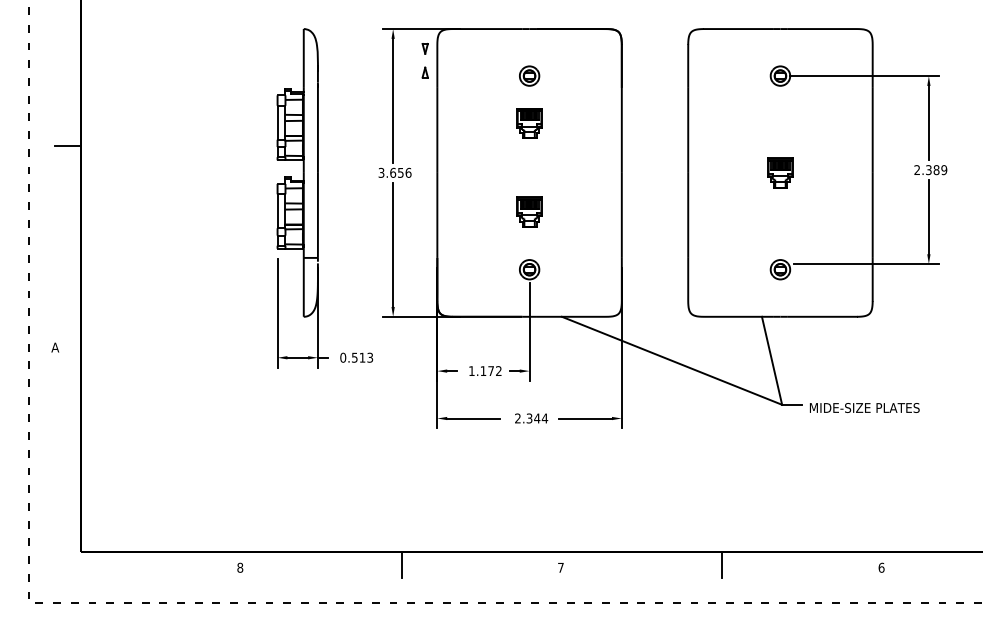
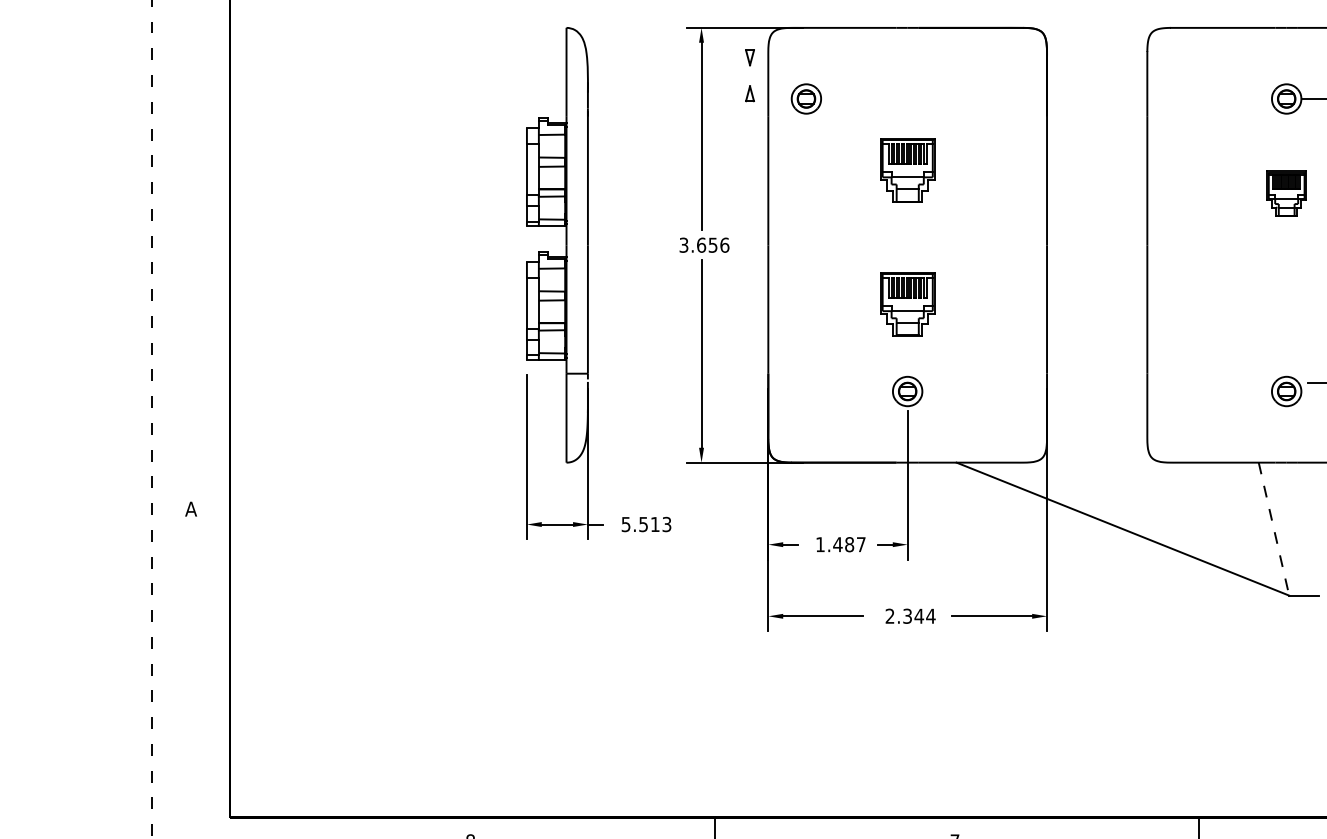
part: (529, 75) -> (806, 98), moved
part: (529, 123) -> (907, 170), size x1.4
line: (68, 145) -> (211, 203), removed
part: (780, 172) -> (1286, 193), moved
part: (529, 211) -> (907, 303), size x1.4
text: (343, 357) -> (626, 524), 0.513 -> 5.513
line: (772, 361) -> (1274, 530), solid -> dashed
text: (490, 371) -> (848, 545), 1.172 -> 1.487

